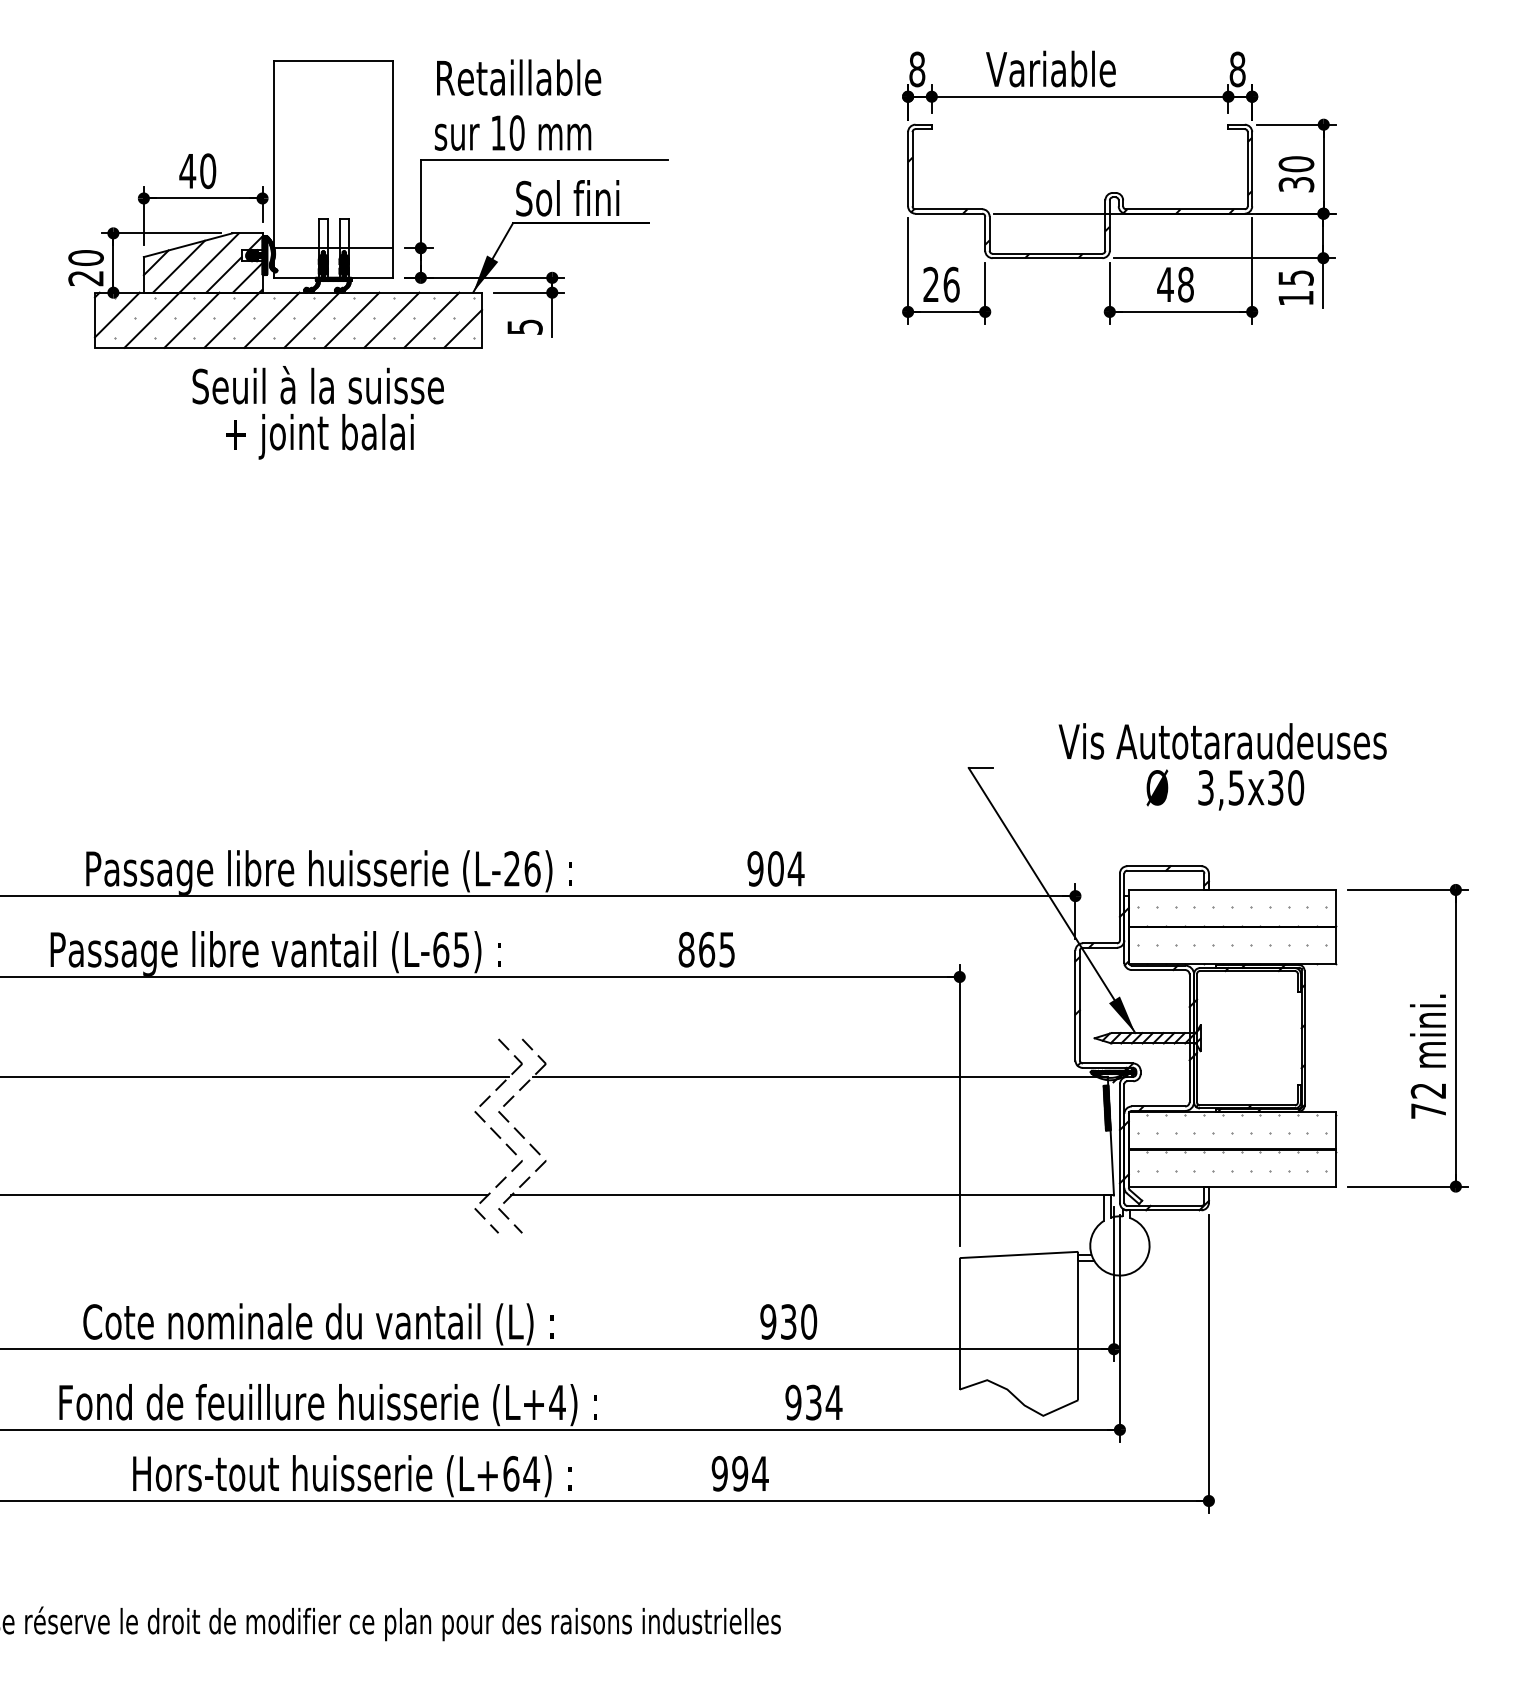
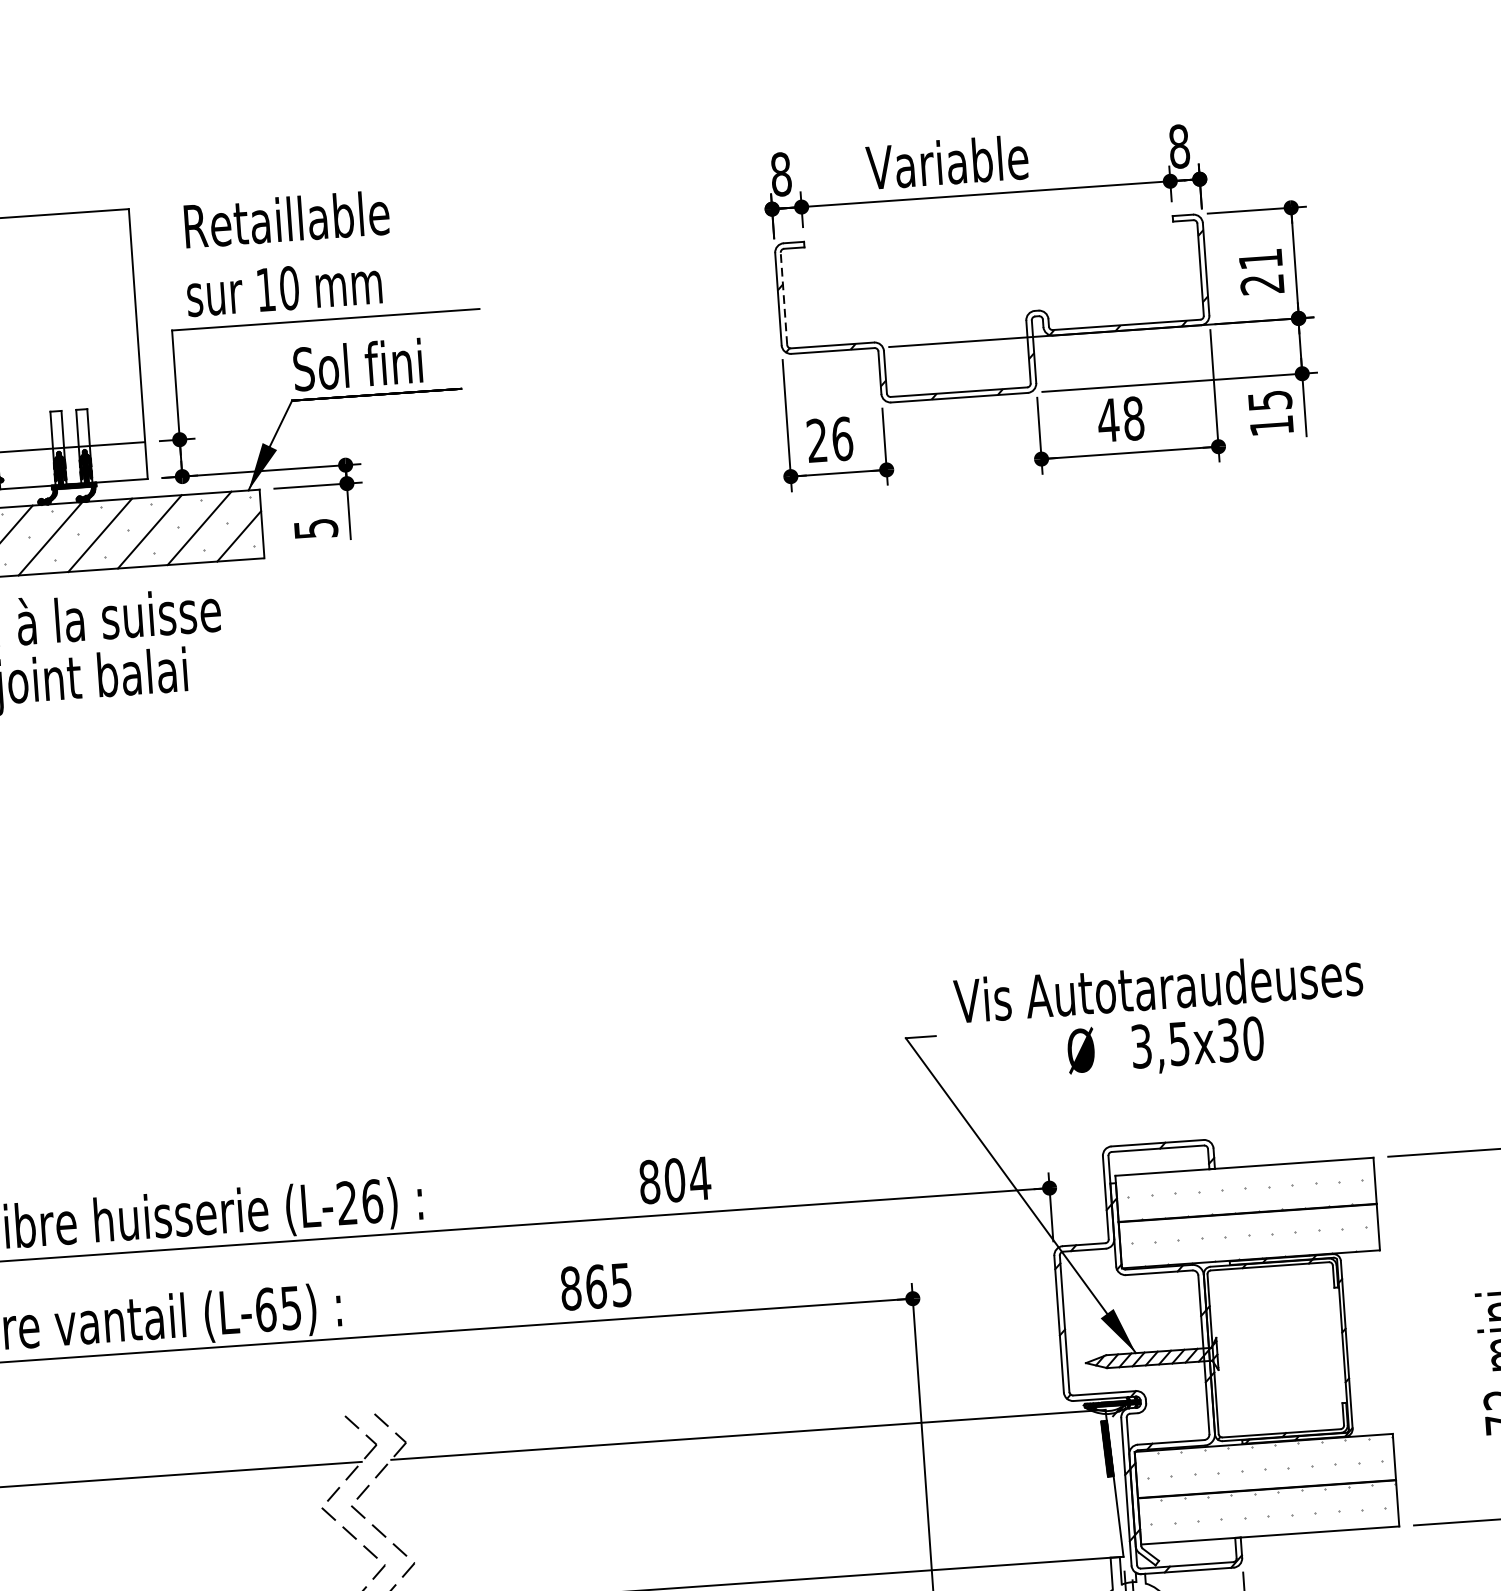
line: (912, 168) -> (783, 297), solid -> dashed
text: (1296, 174) -> (1261, 272), 30 -> 21
text: (1222, 766) -> (1160, 1018), moved
text: (755, 868) -> (649, 1181), 904 -> 804

